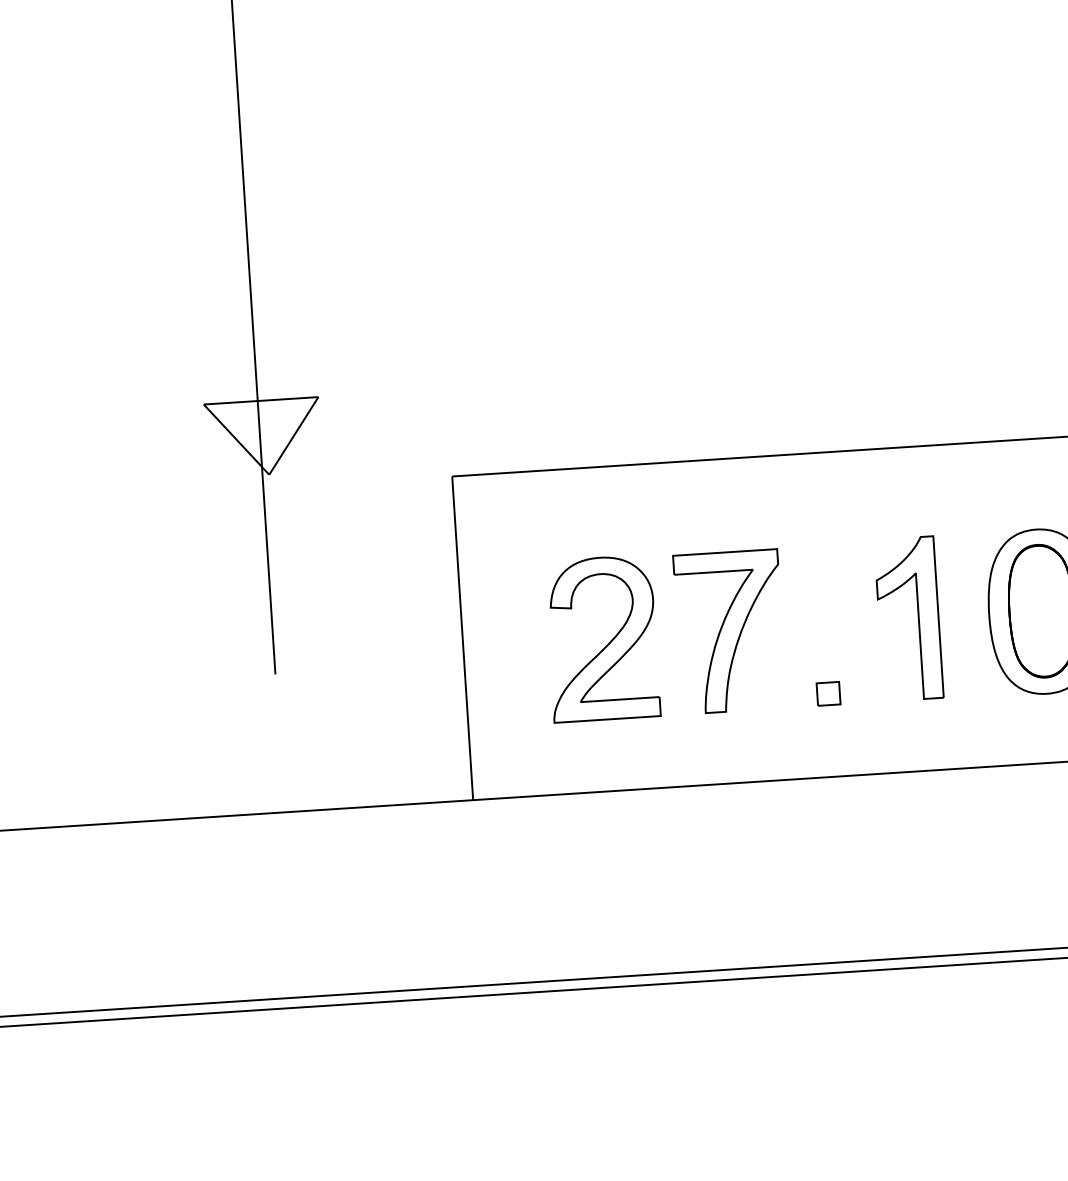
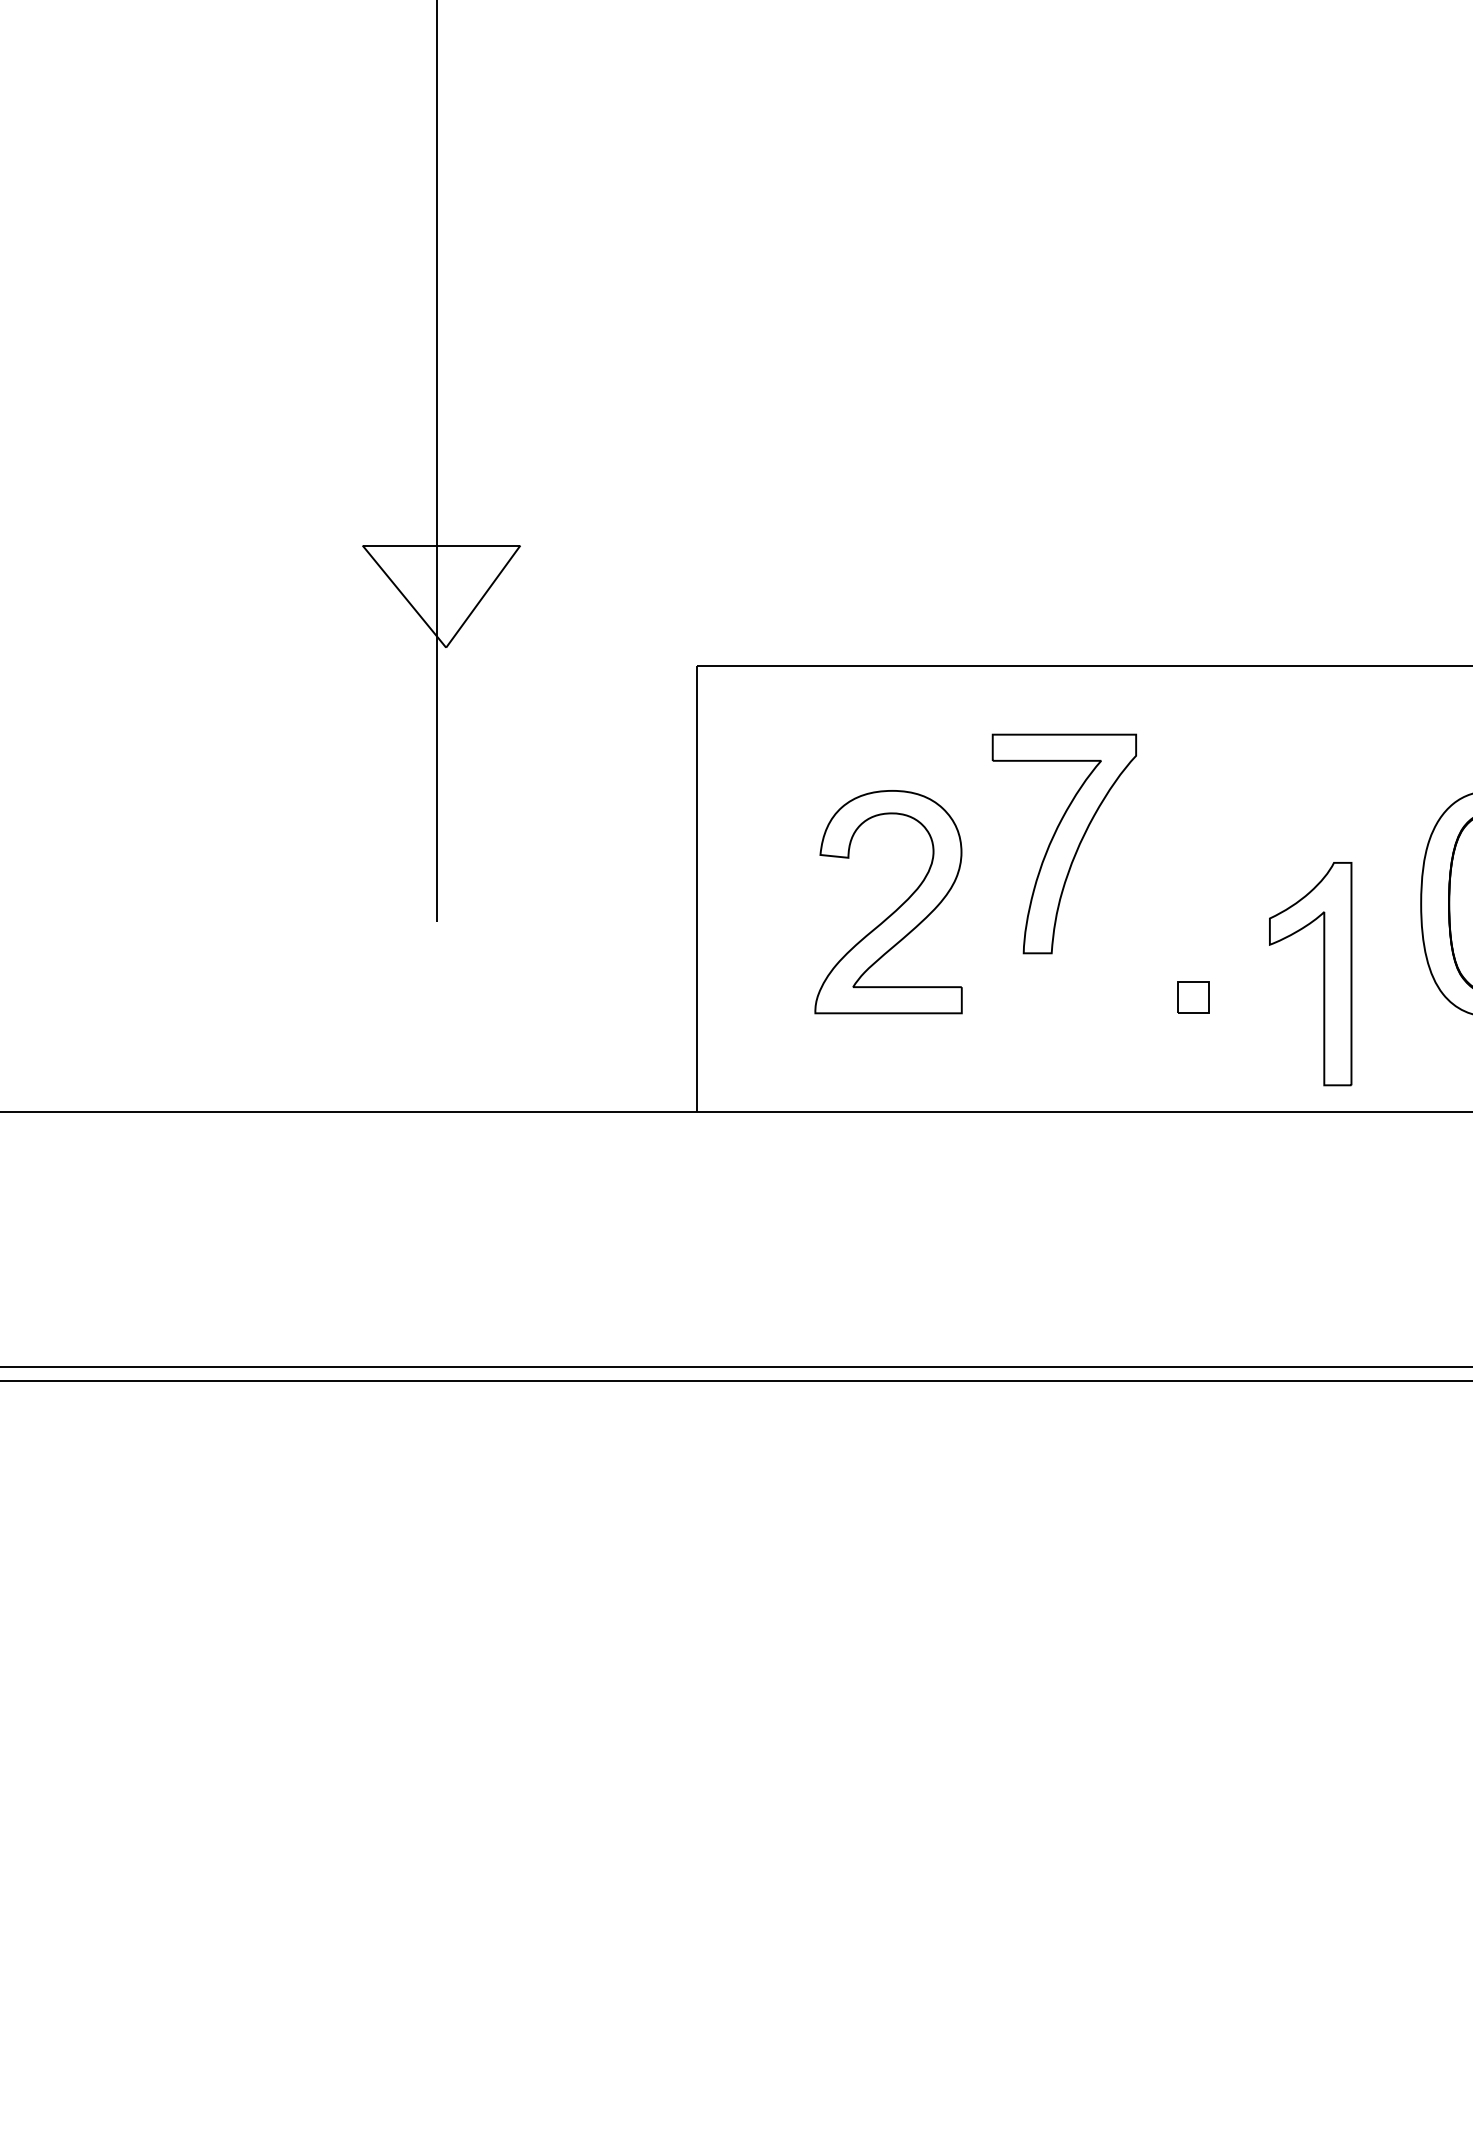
part: (918, 618) -> (1323, 974), moved
part: (729, 631) -> (1063, 843), moved

